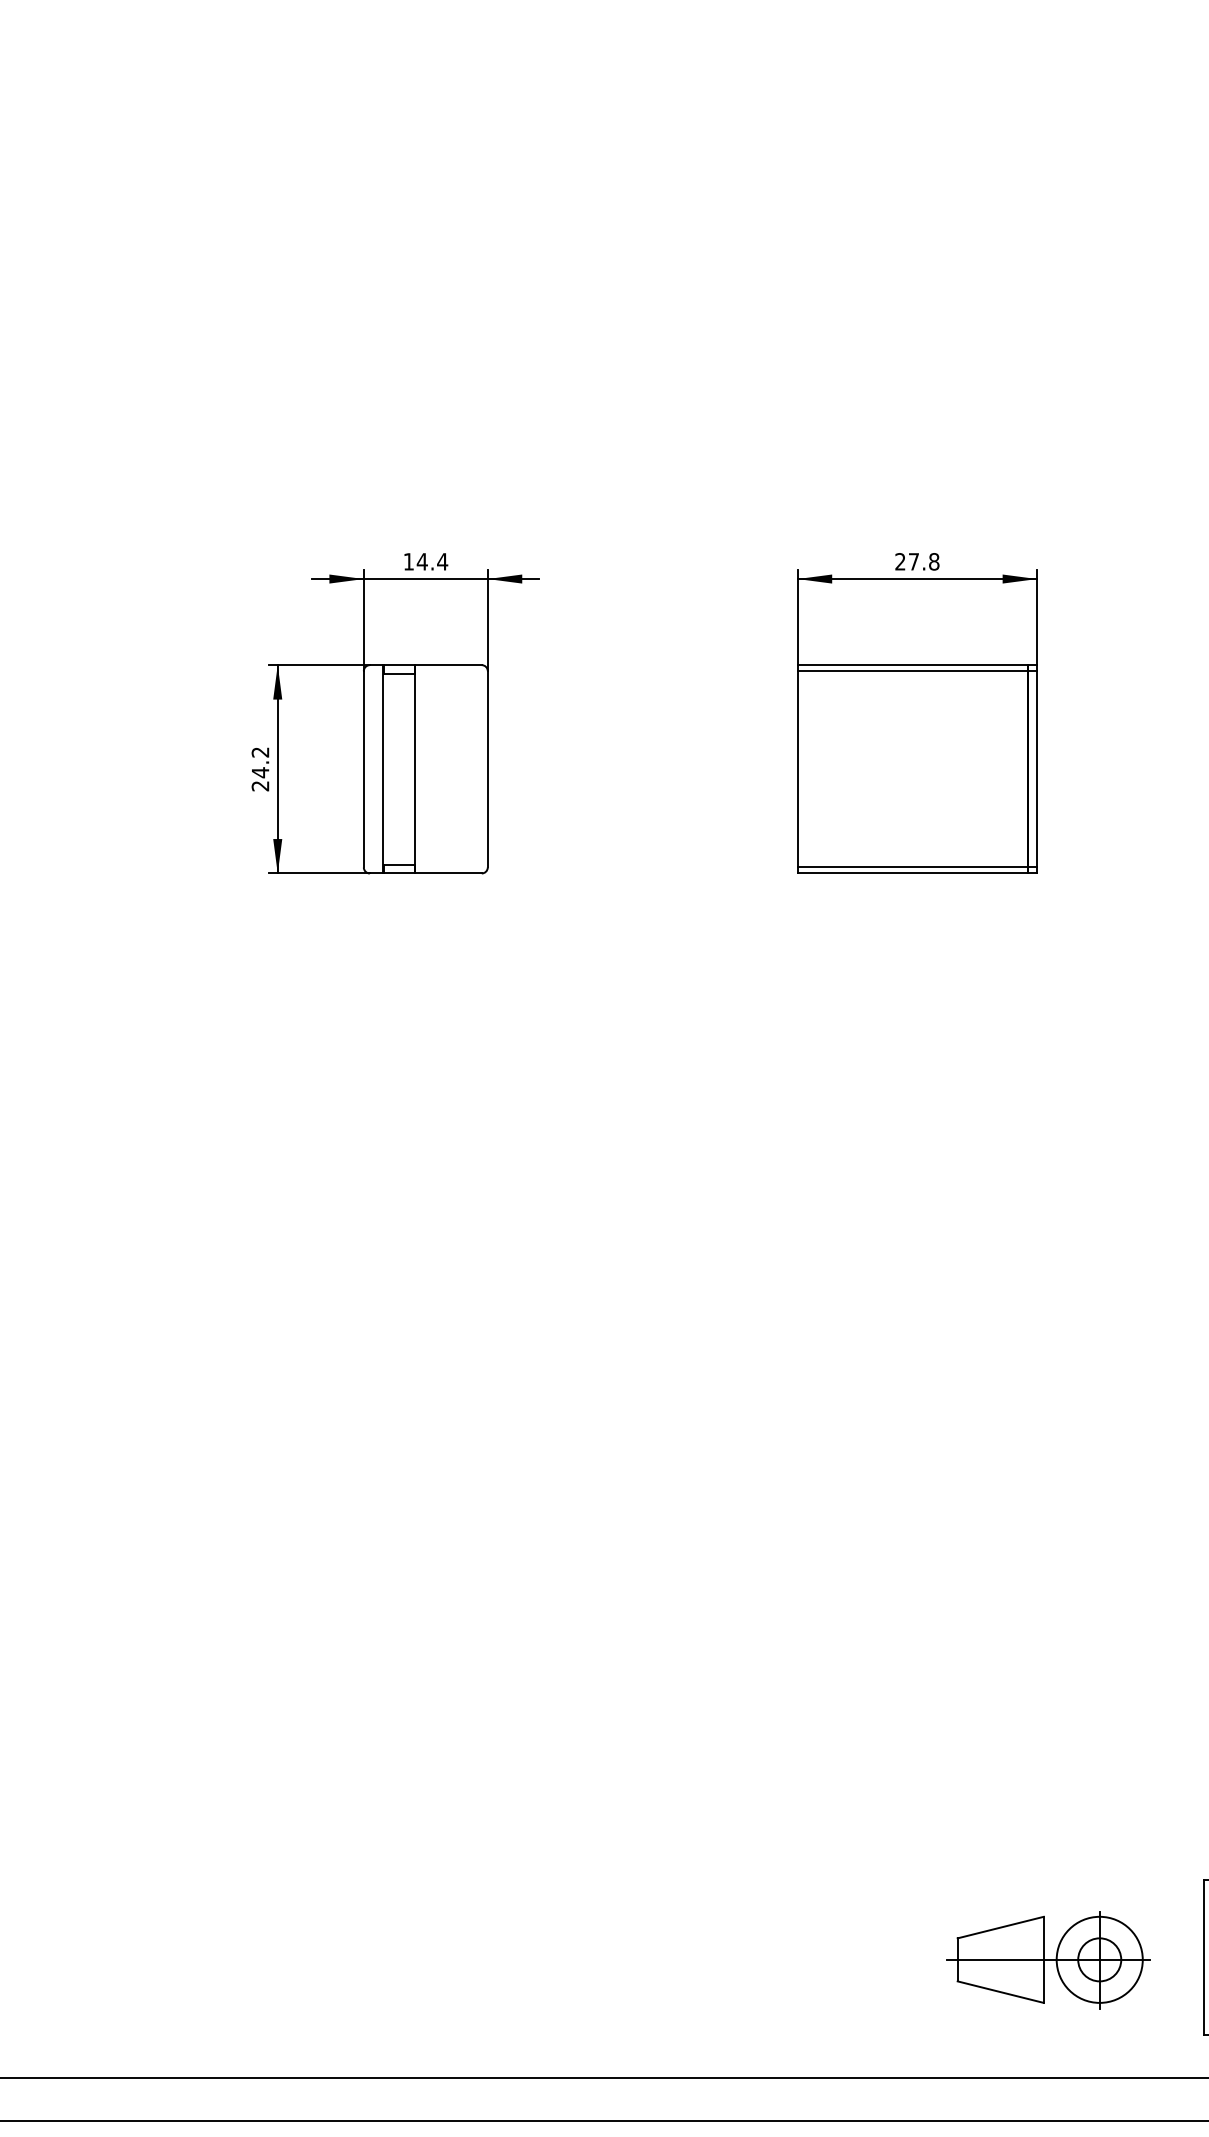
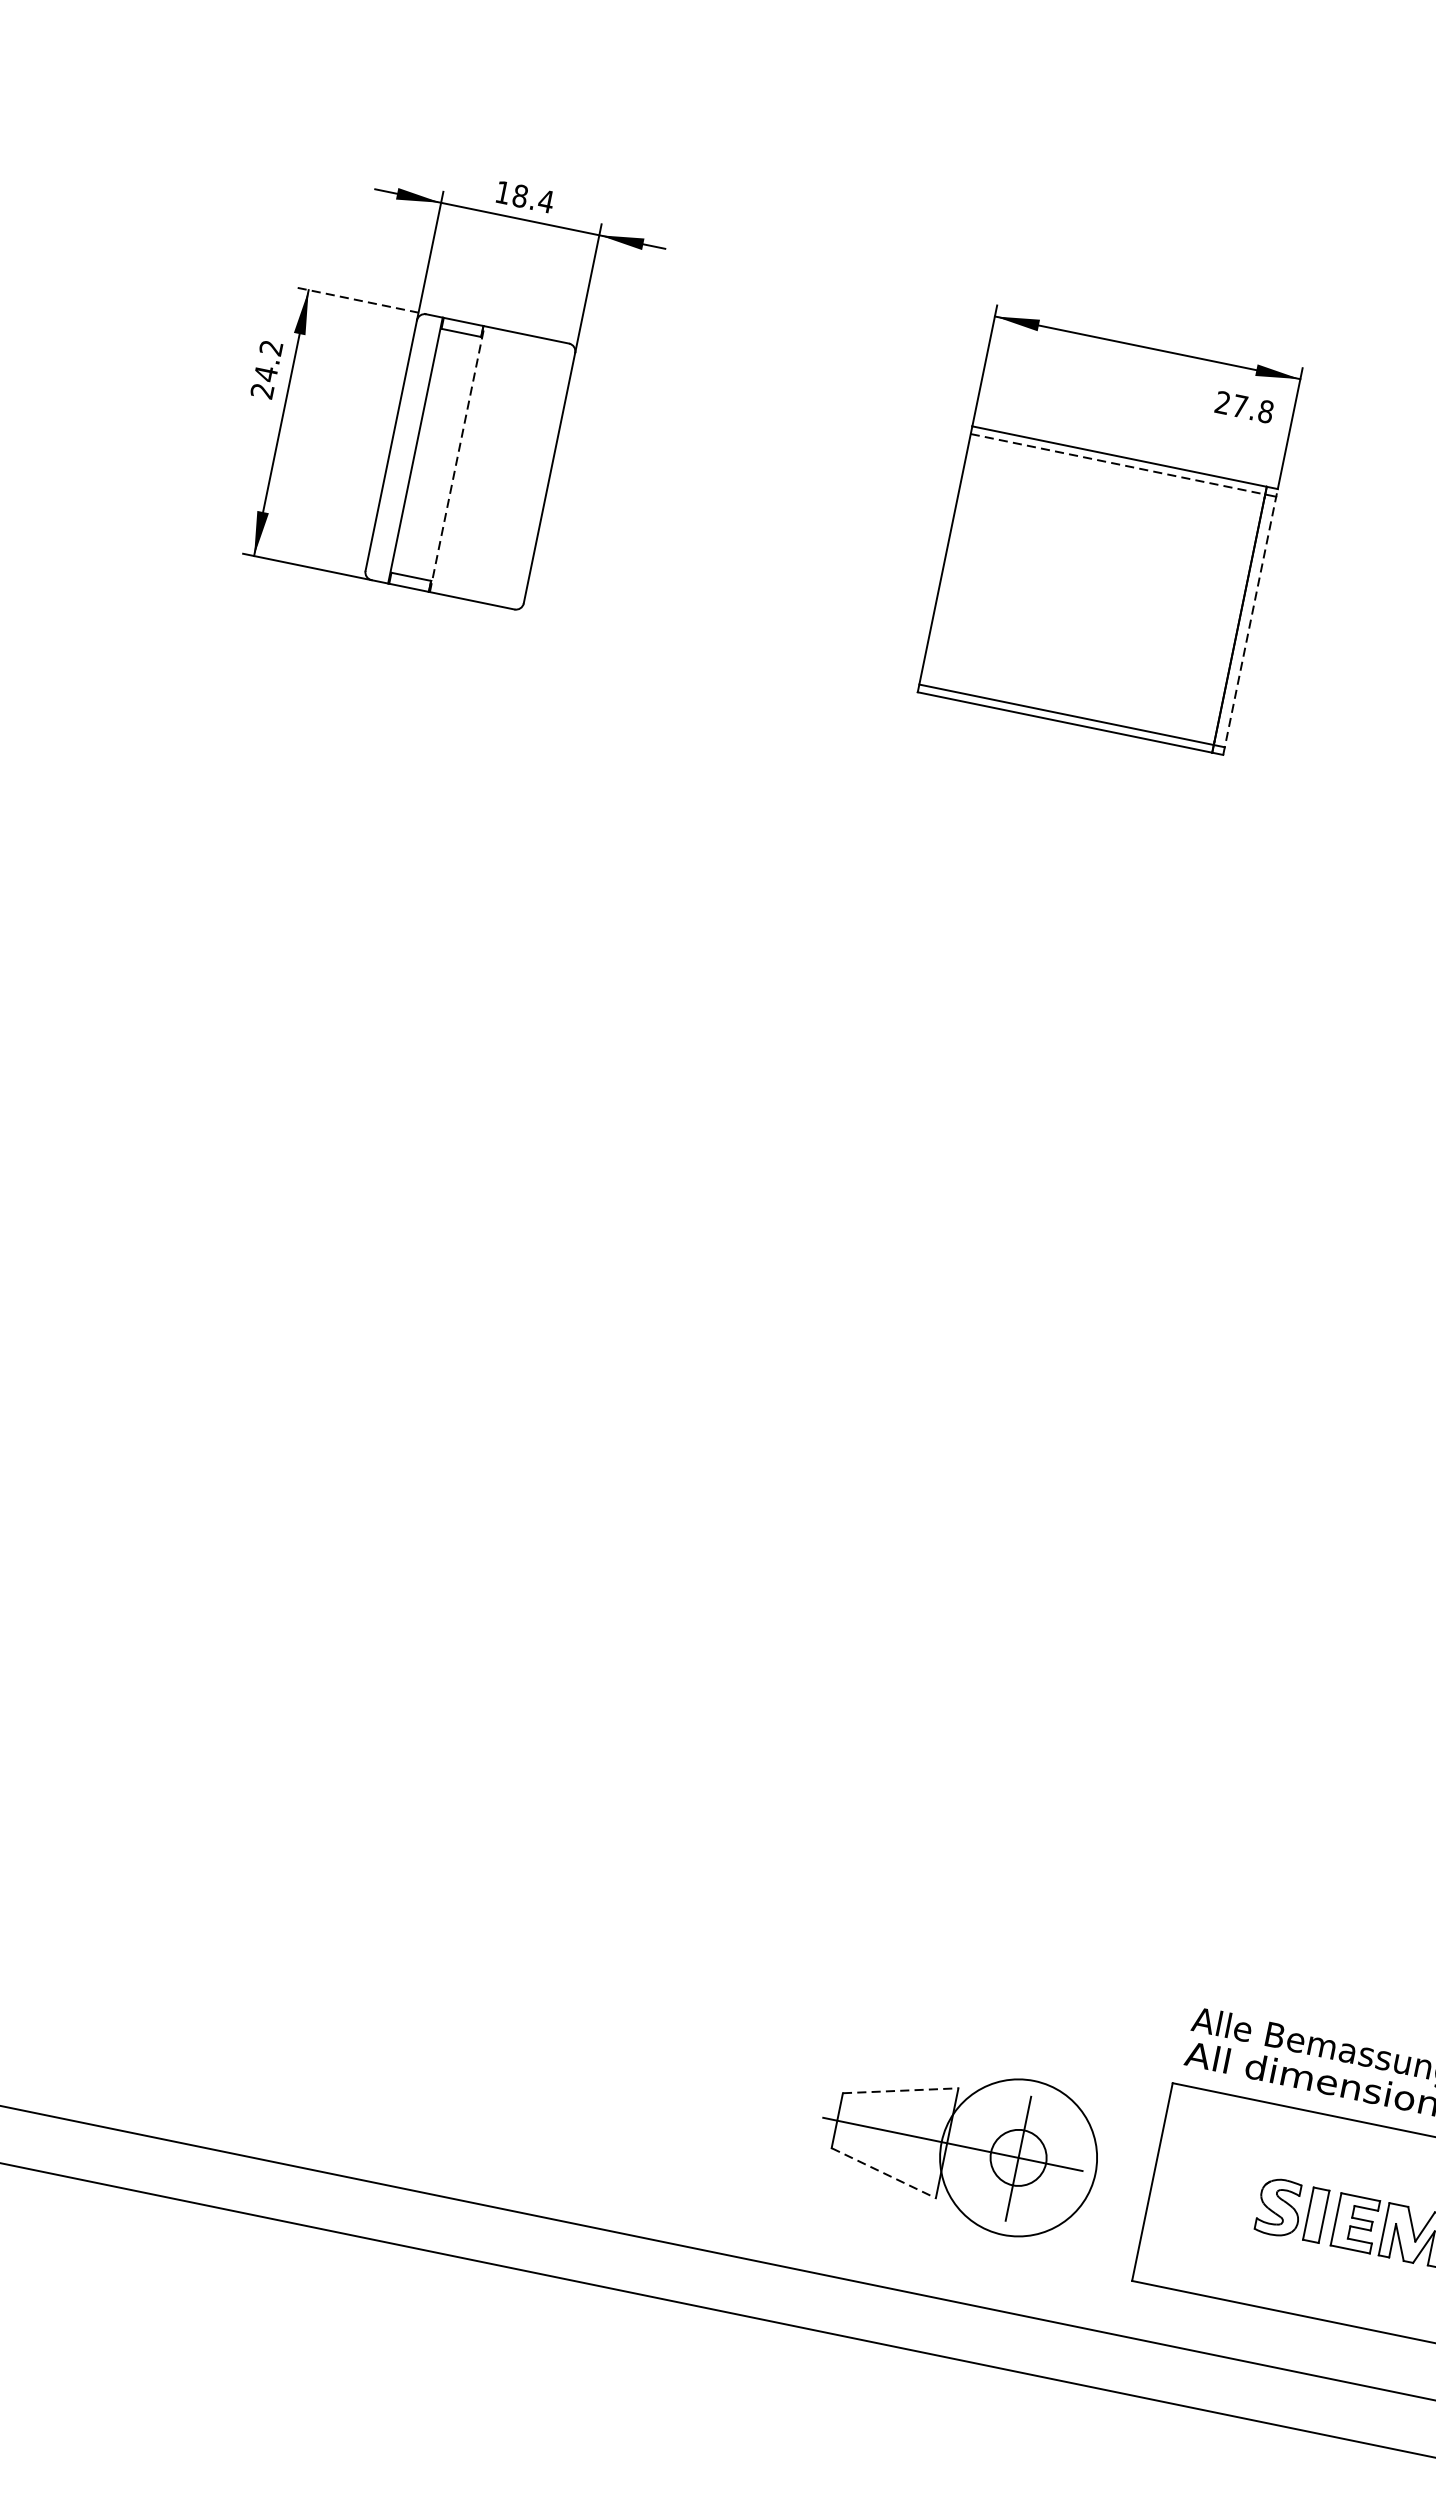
text: (421, 561) -> (519, 195), 14.4 -> 18.4
text: (917, 561) -> (1244, 406), moved
line: (320, 665) -> (363, 301), solid -> dashed
line: (913, 671) -> (1118, 464), solid -> dashed
line: (415, 768) -> (457, 458), solid -> dashed
line: (1037, 768) -> (1251, 621), solid -> dashed
text: (260, 769) -> (266, 369), moved
line: (1001, 1927) -> (901, 2090), solid -> dashed
circle: (1099, 1959) -> (1018, 2157), size x1.4
line: (1001, 1992) -> (884, 2173), solid -> dashed

